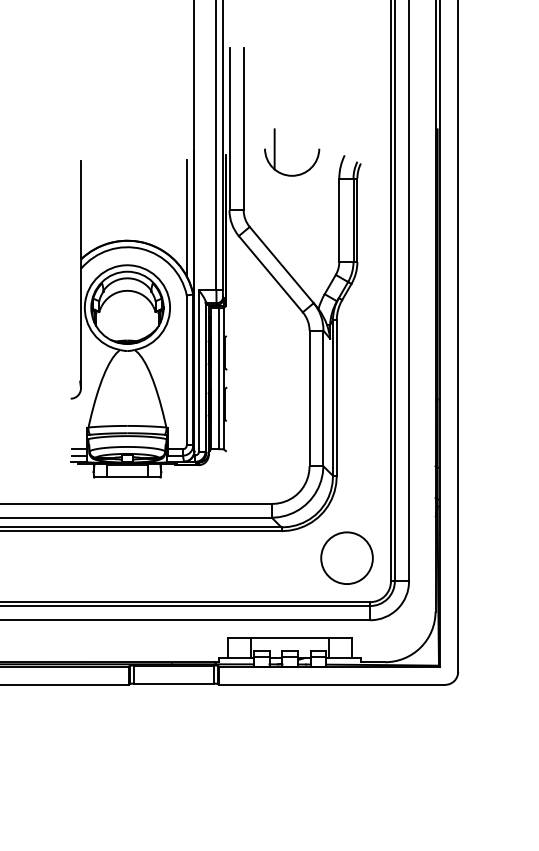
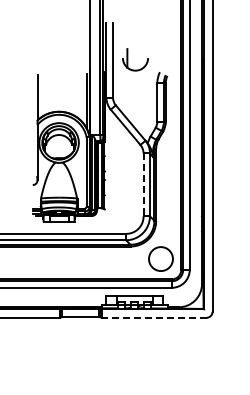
part: (277, 151) -> (128, 59), moved
line: (309, 399) -> (143, 185), solid -> dashed
line: (330, 684) -> (153, 317), solid -> dashed

